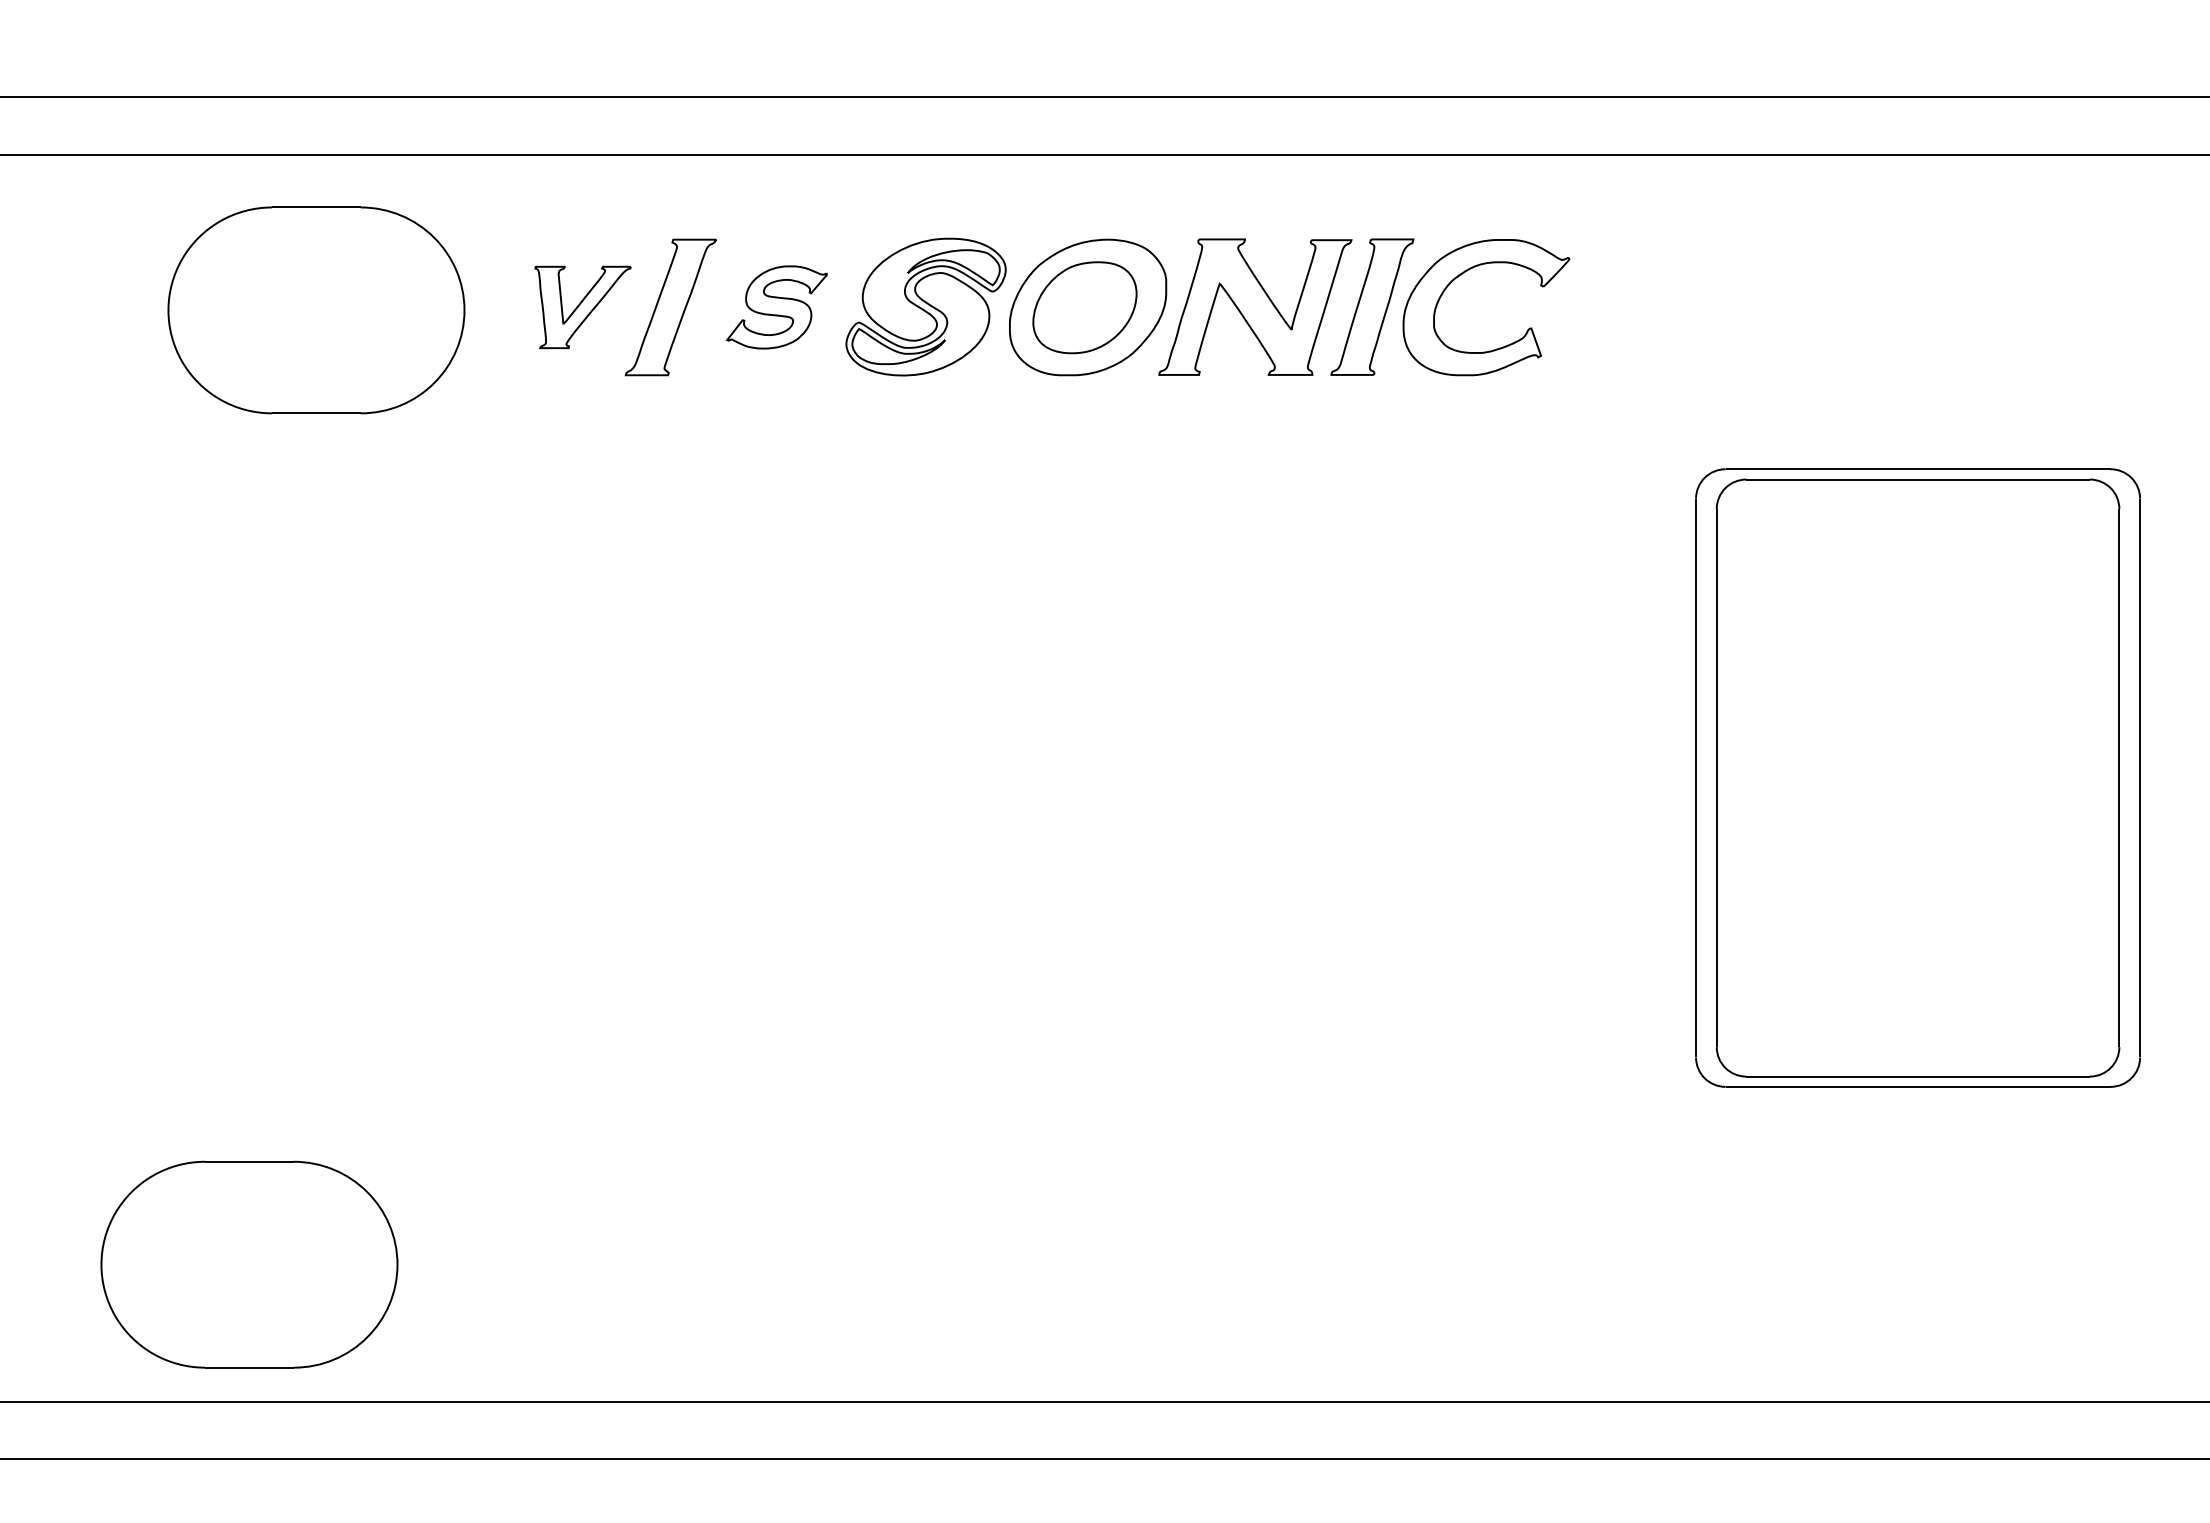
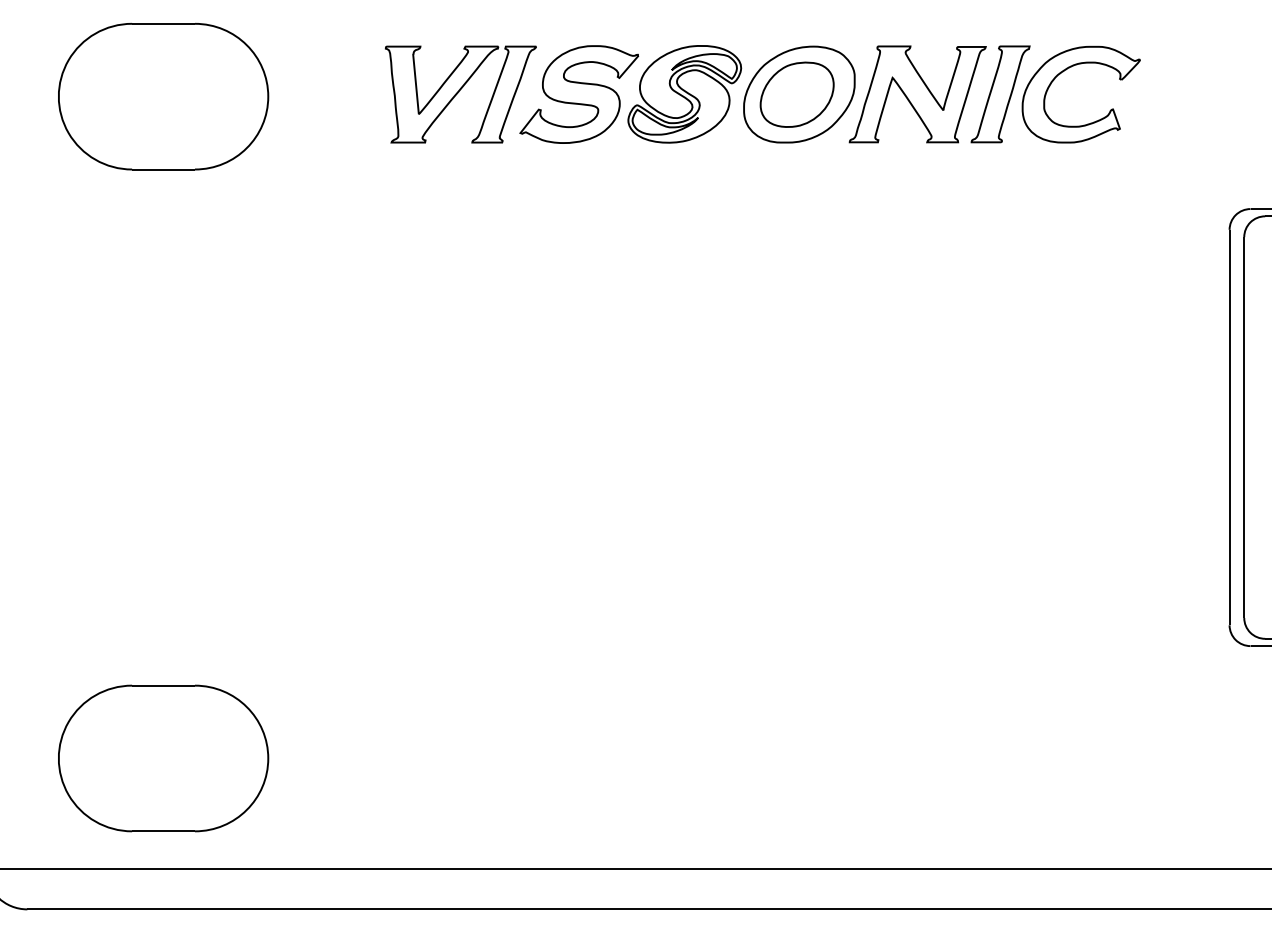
part: (582, 307) -> (441, 94), size x1.67
part: (776, 307) -> (578, 94), size x1.67
part: (316, 310) -> (163, 96), moved
part: (249, 1264) -> (163, 758), moved

